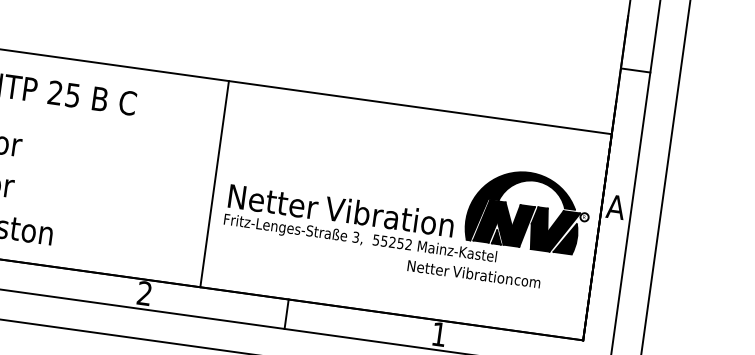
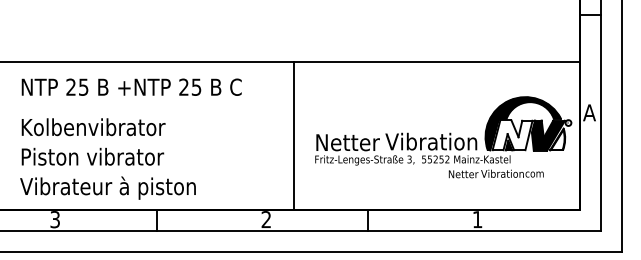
line: (214, 183) -> (293, 135), moved
fill: (504, 223) -> (512, 135), removed
fill: (566, 238) -> (557, 139), removed

